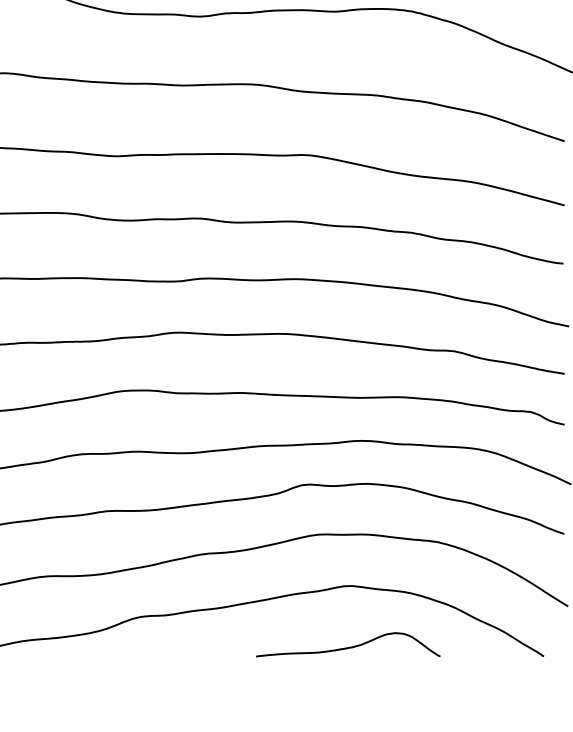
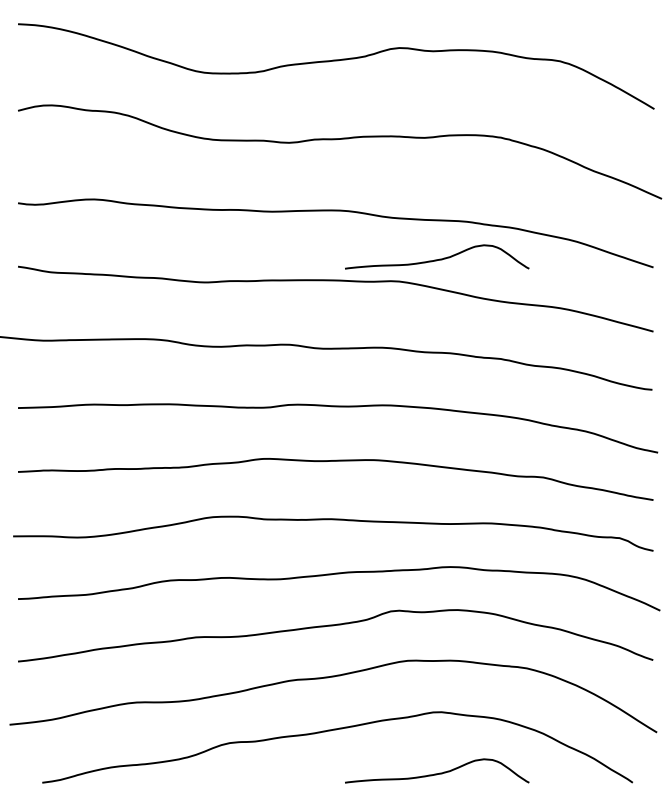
curve: (350, 132) -> (439, 258), added

